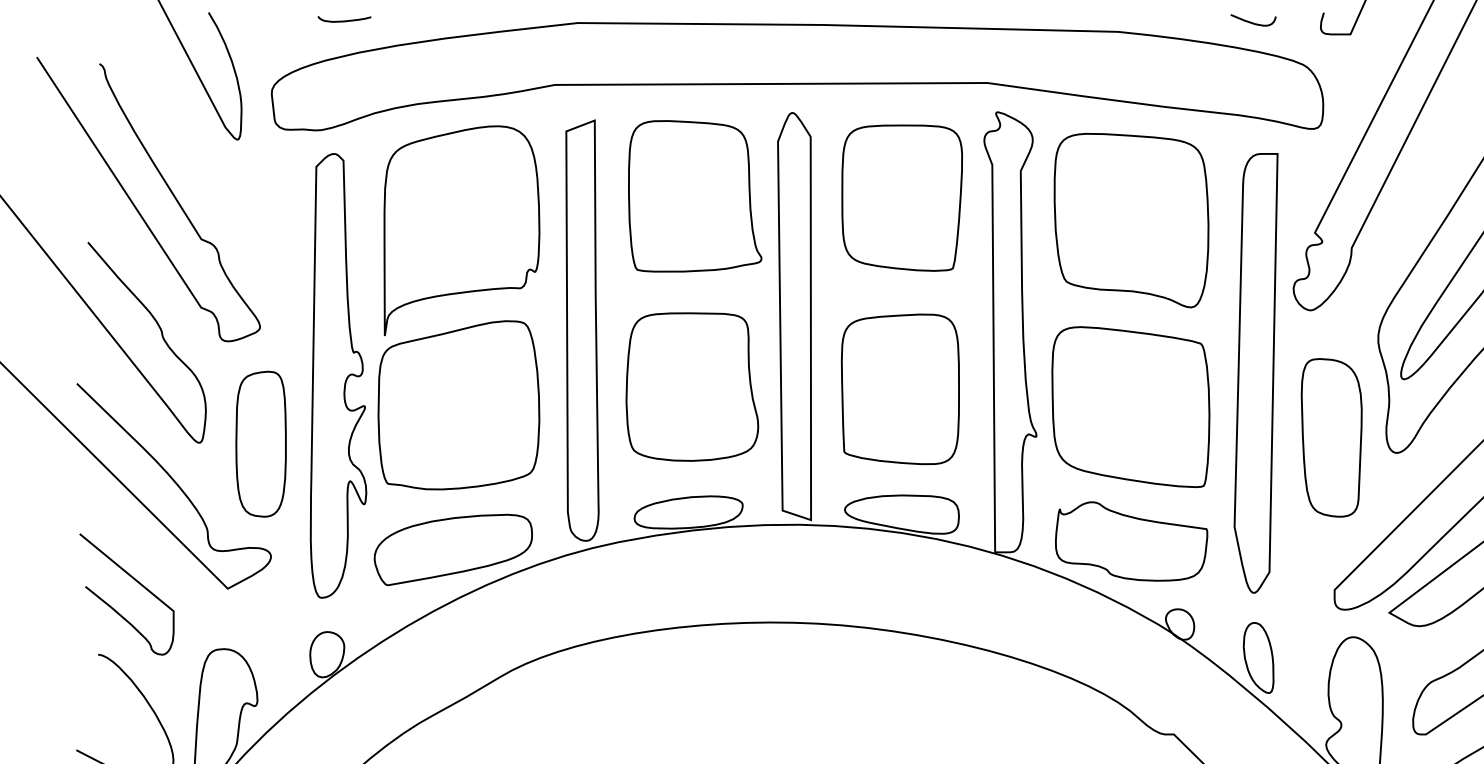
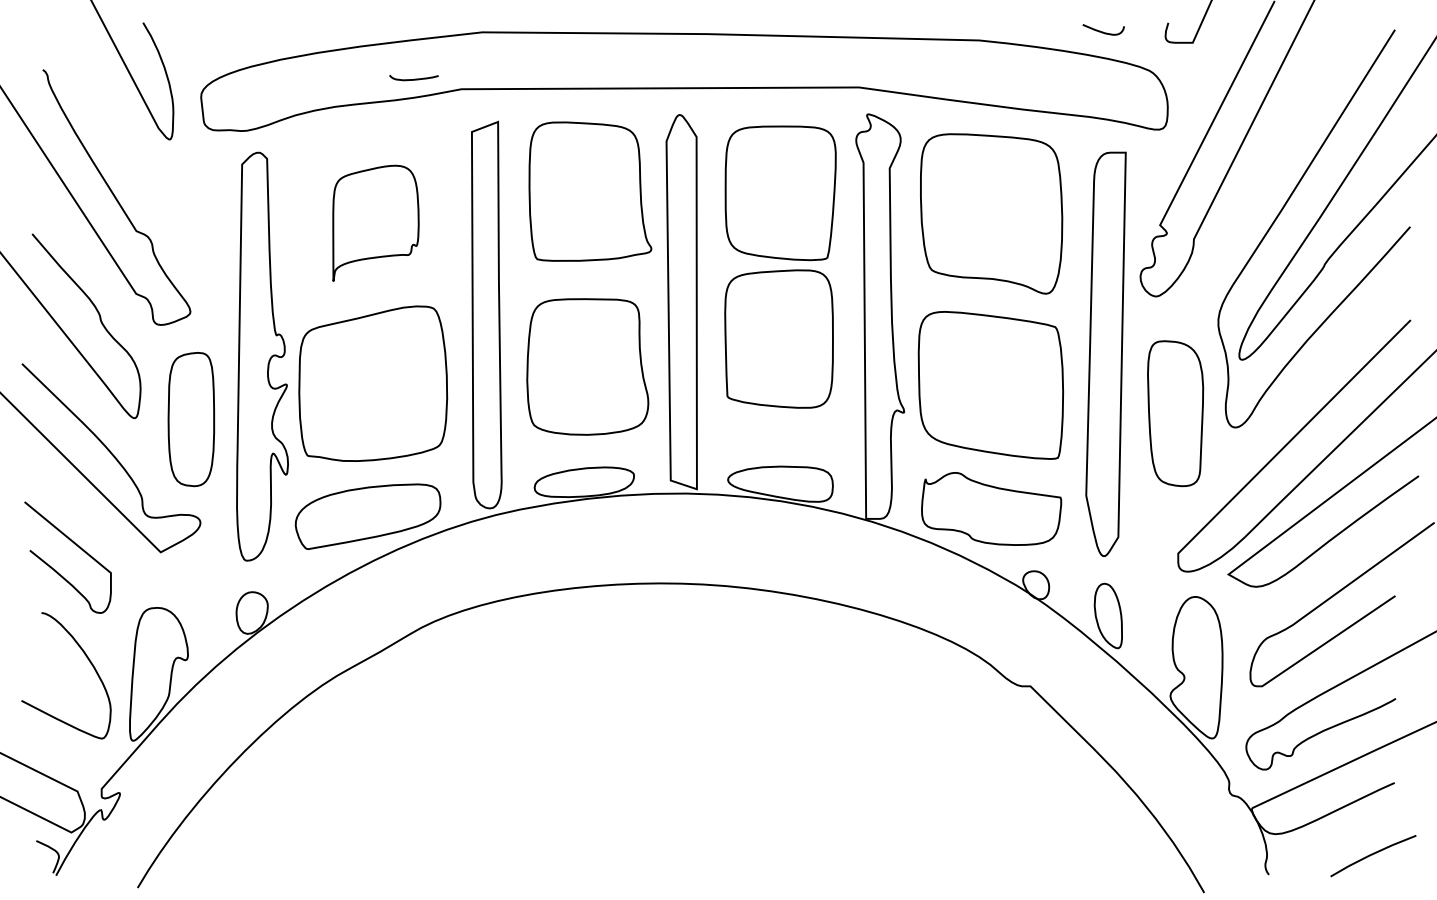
curve: (345, 19) -> (414, 78), moved
part: (461, 230) -> (375, 223), size x0.6
part: (899, 388) -> (778, 338), moved

